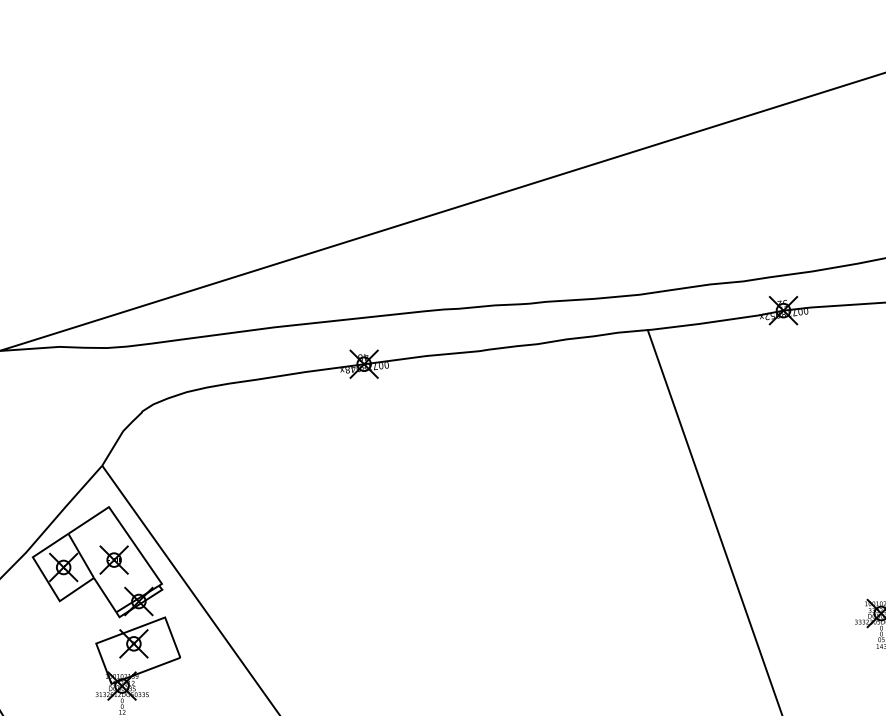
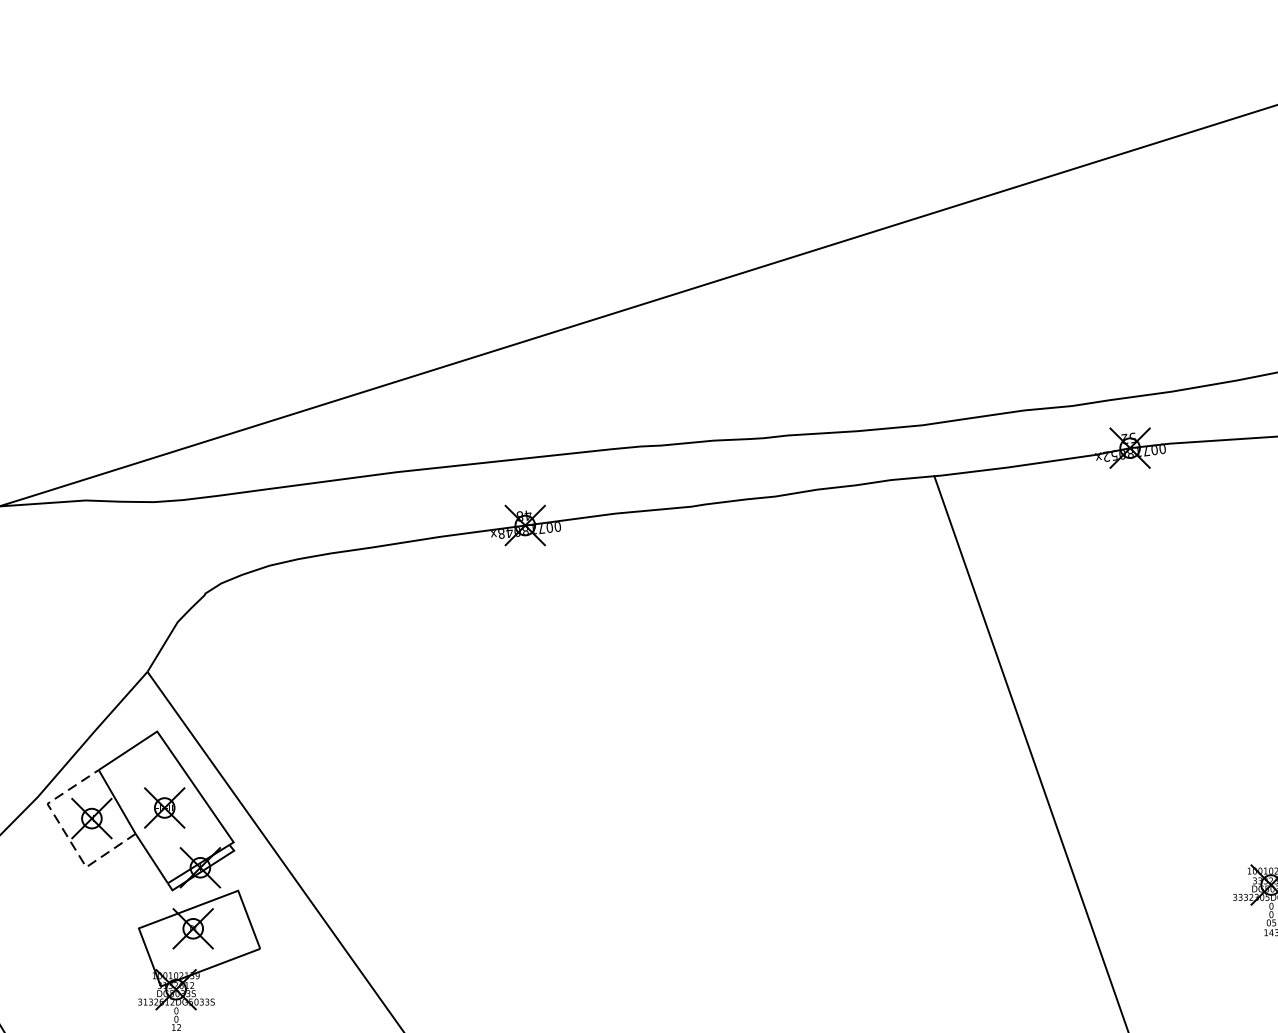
line: (45, 578) -> (65, 834), solid -> dashed

